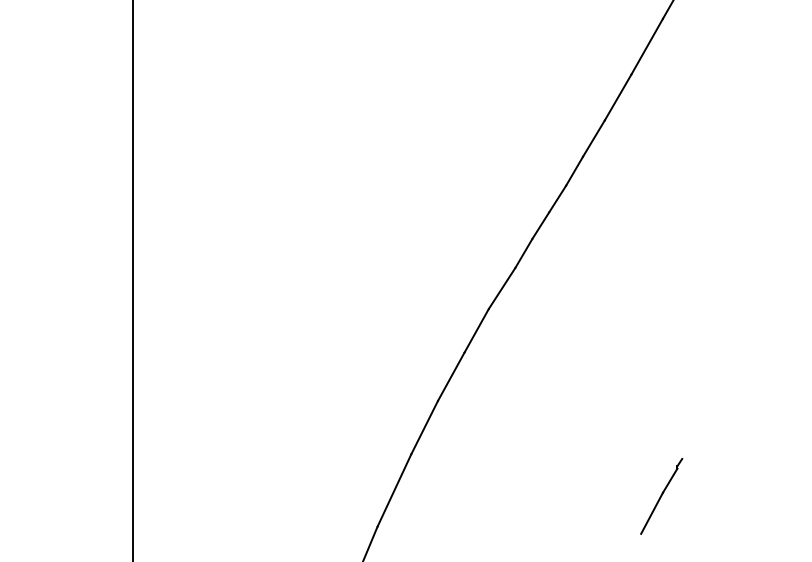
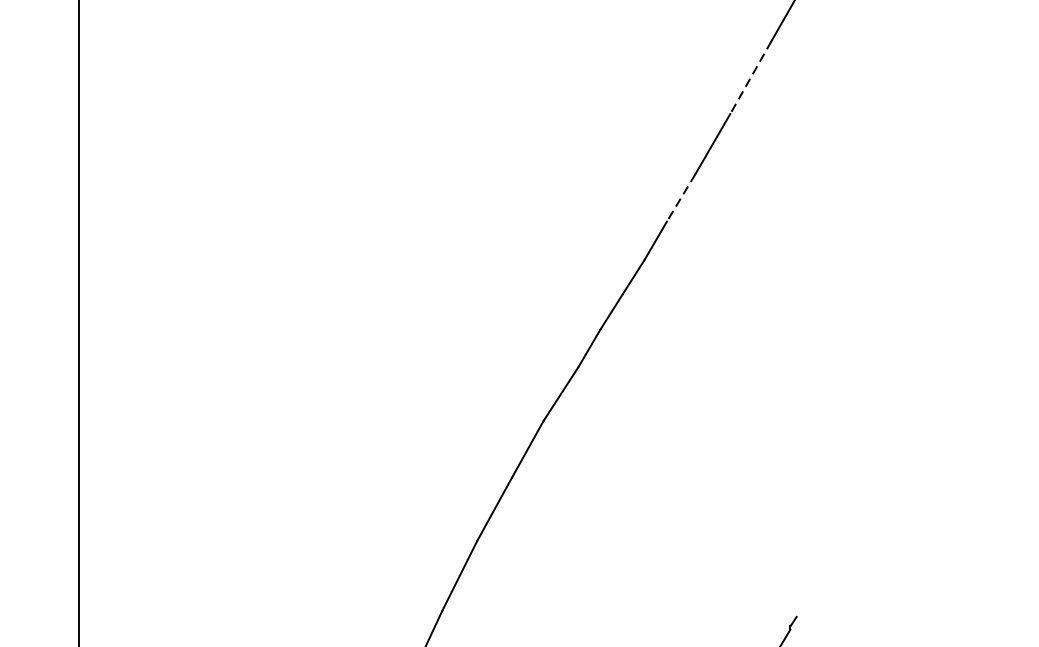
line: (647, 46) -> (751, 77), solid -> dashed
line: (593, 138) -> (680, 197), solid -> dashed

